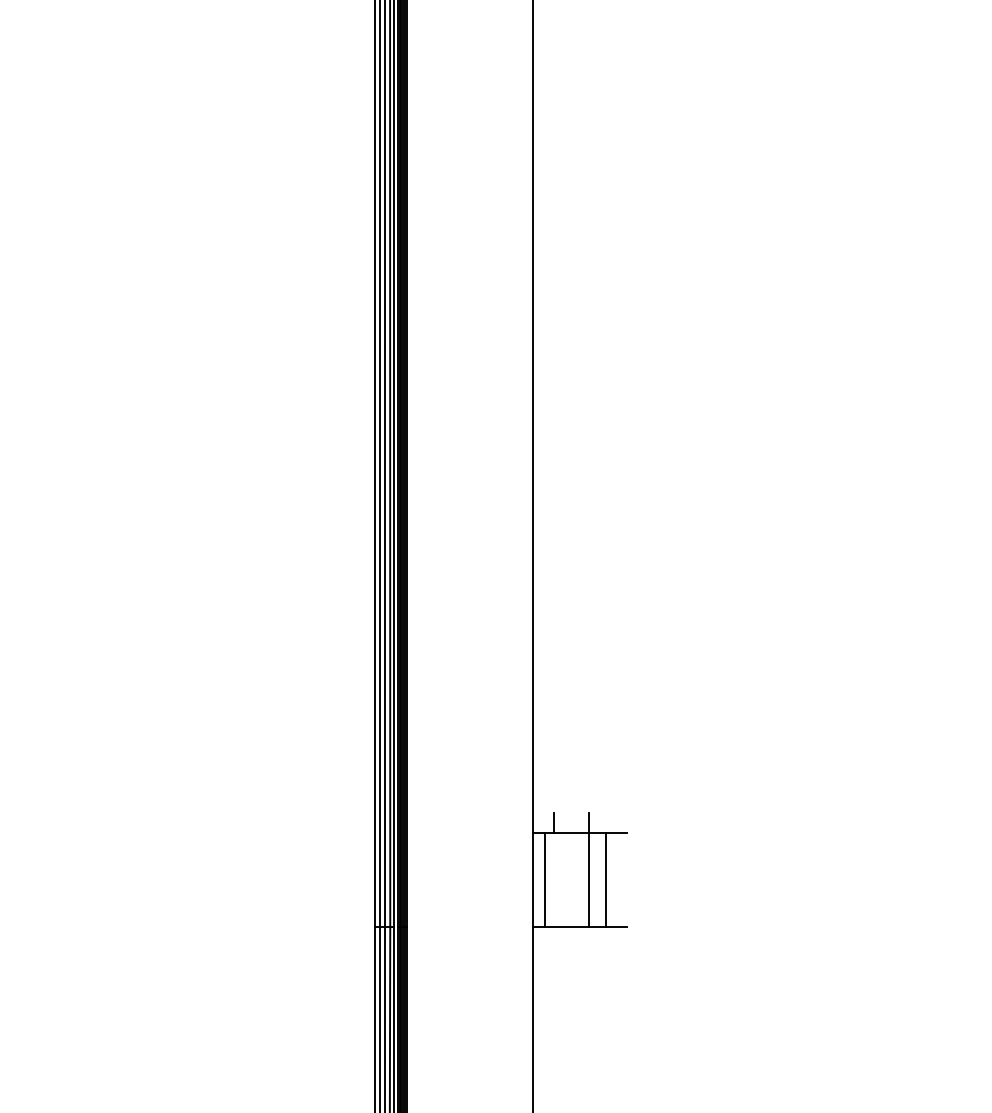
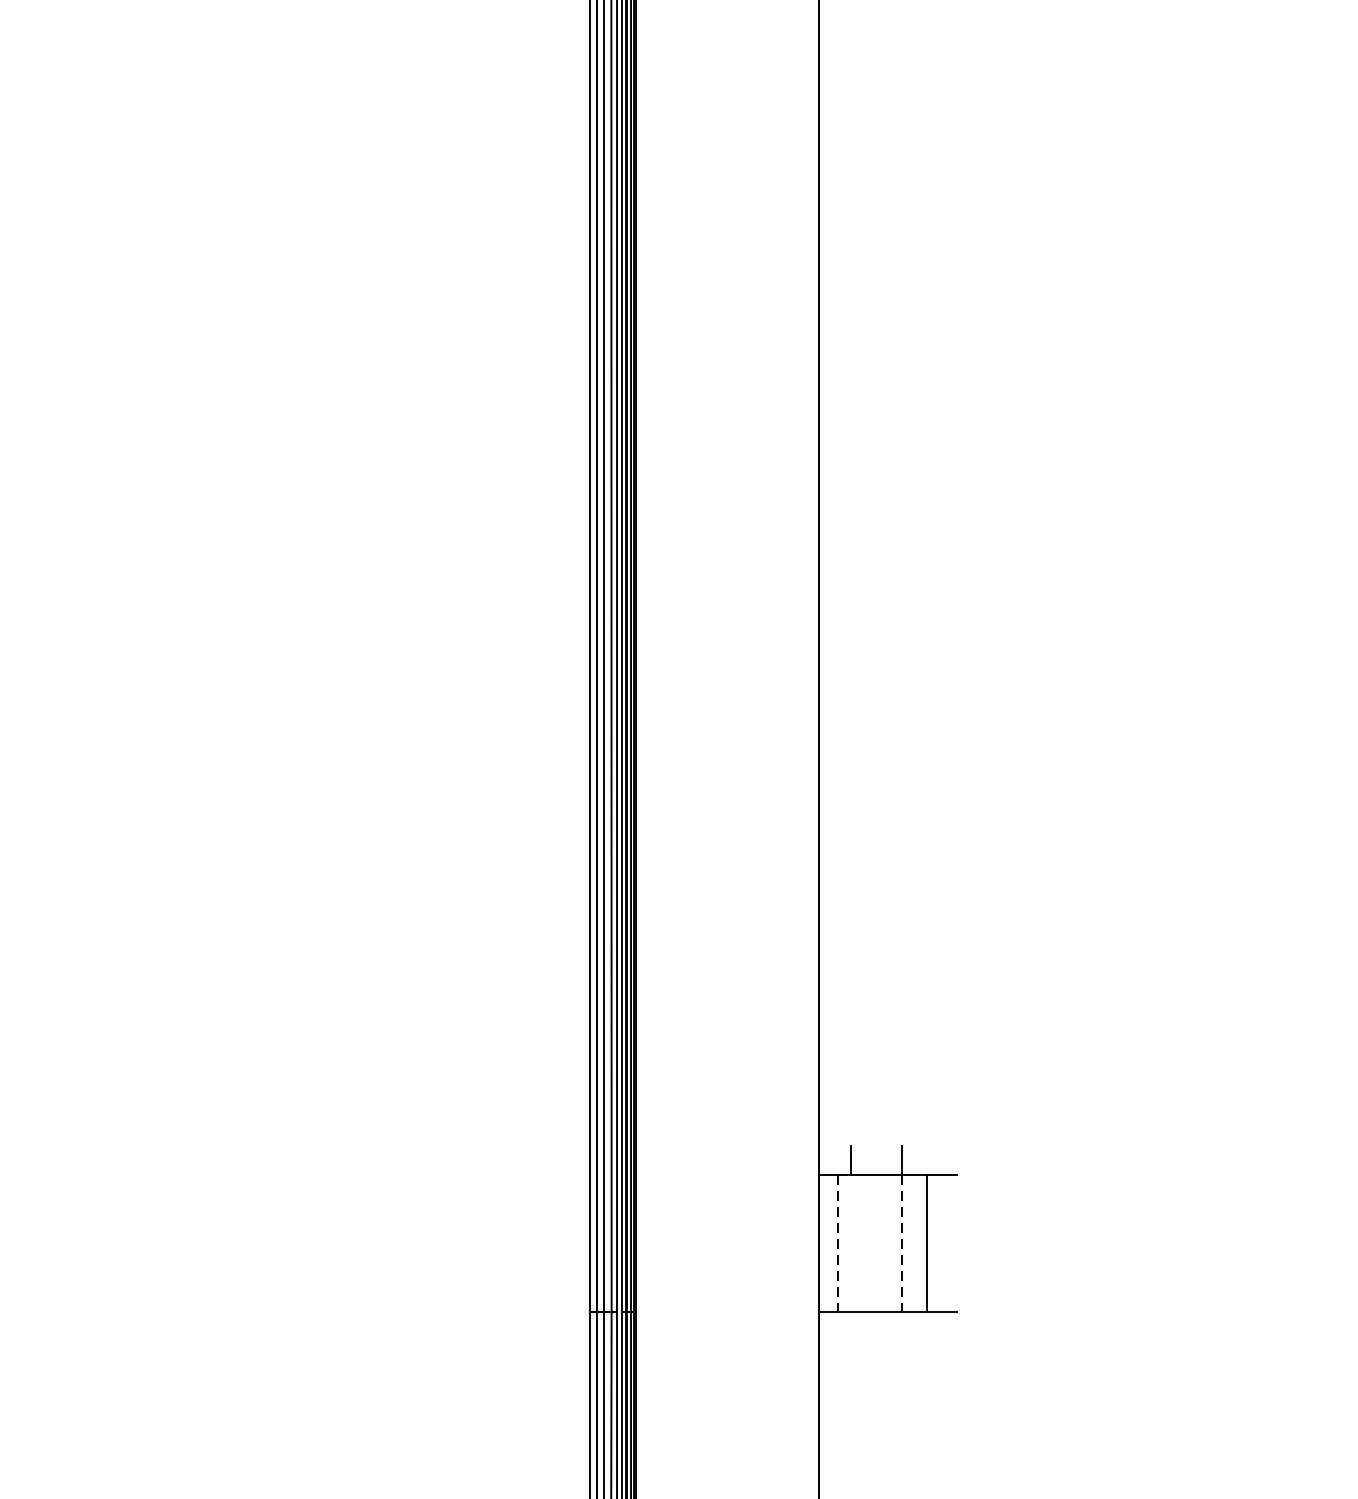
line: (545, 880) -> (838, 1244), solid -> dashed
line: (589, 880) -> (902, 1244), solid -> dashed

